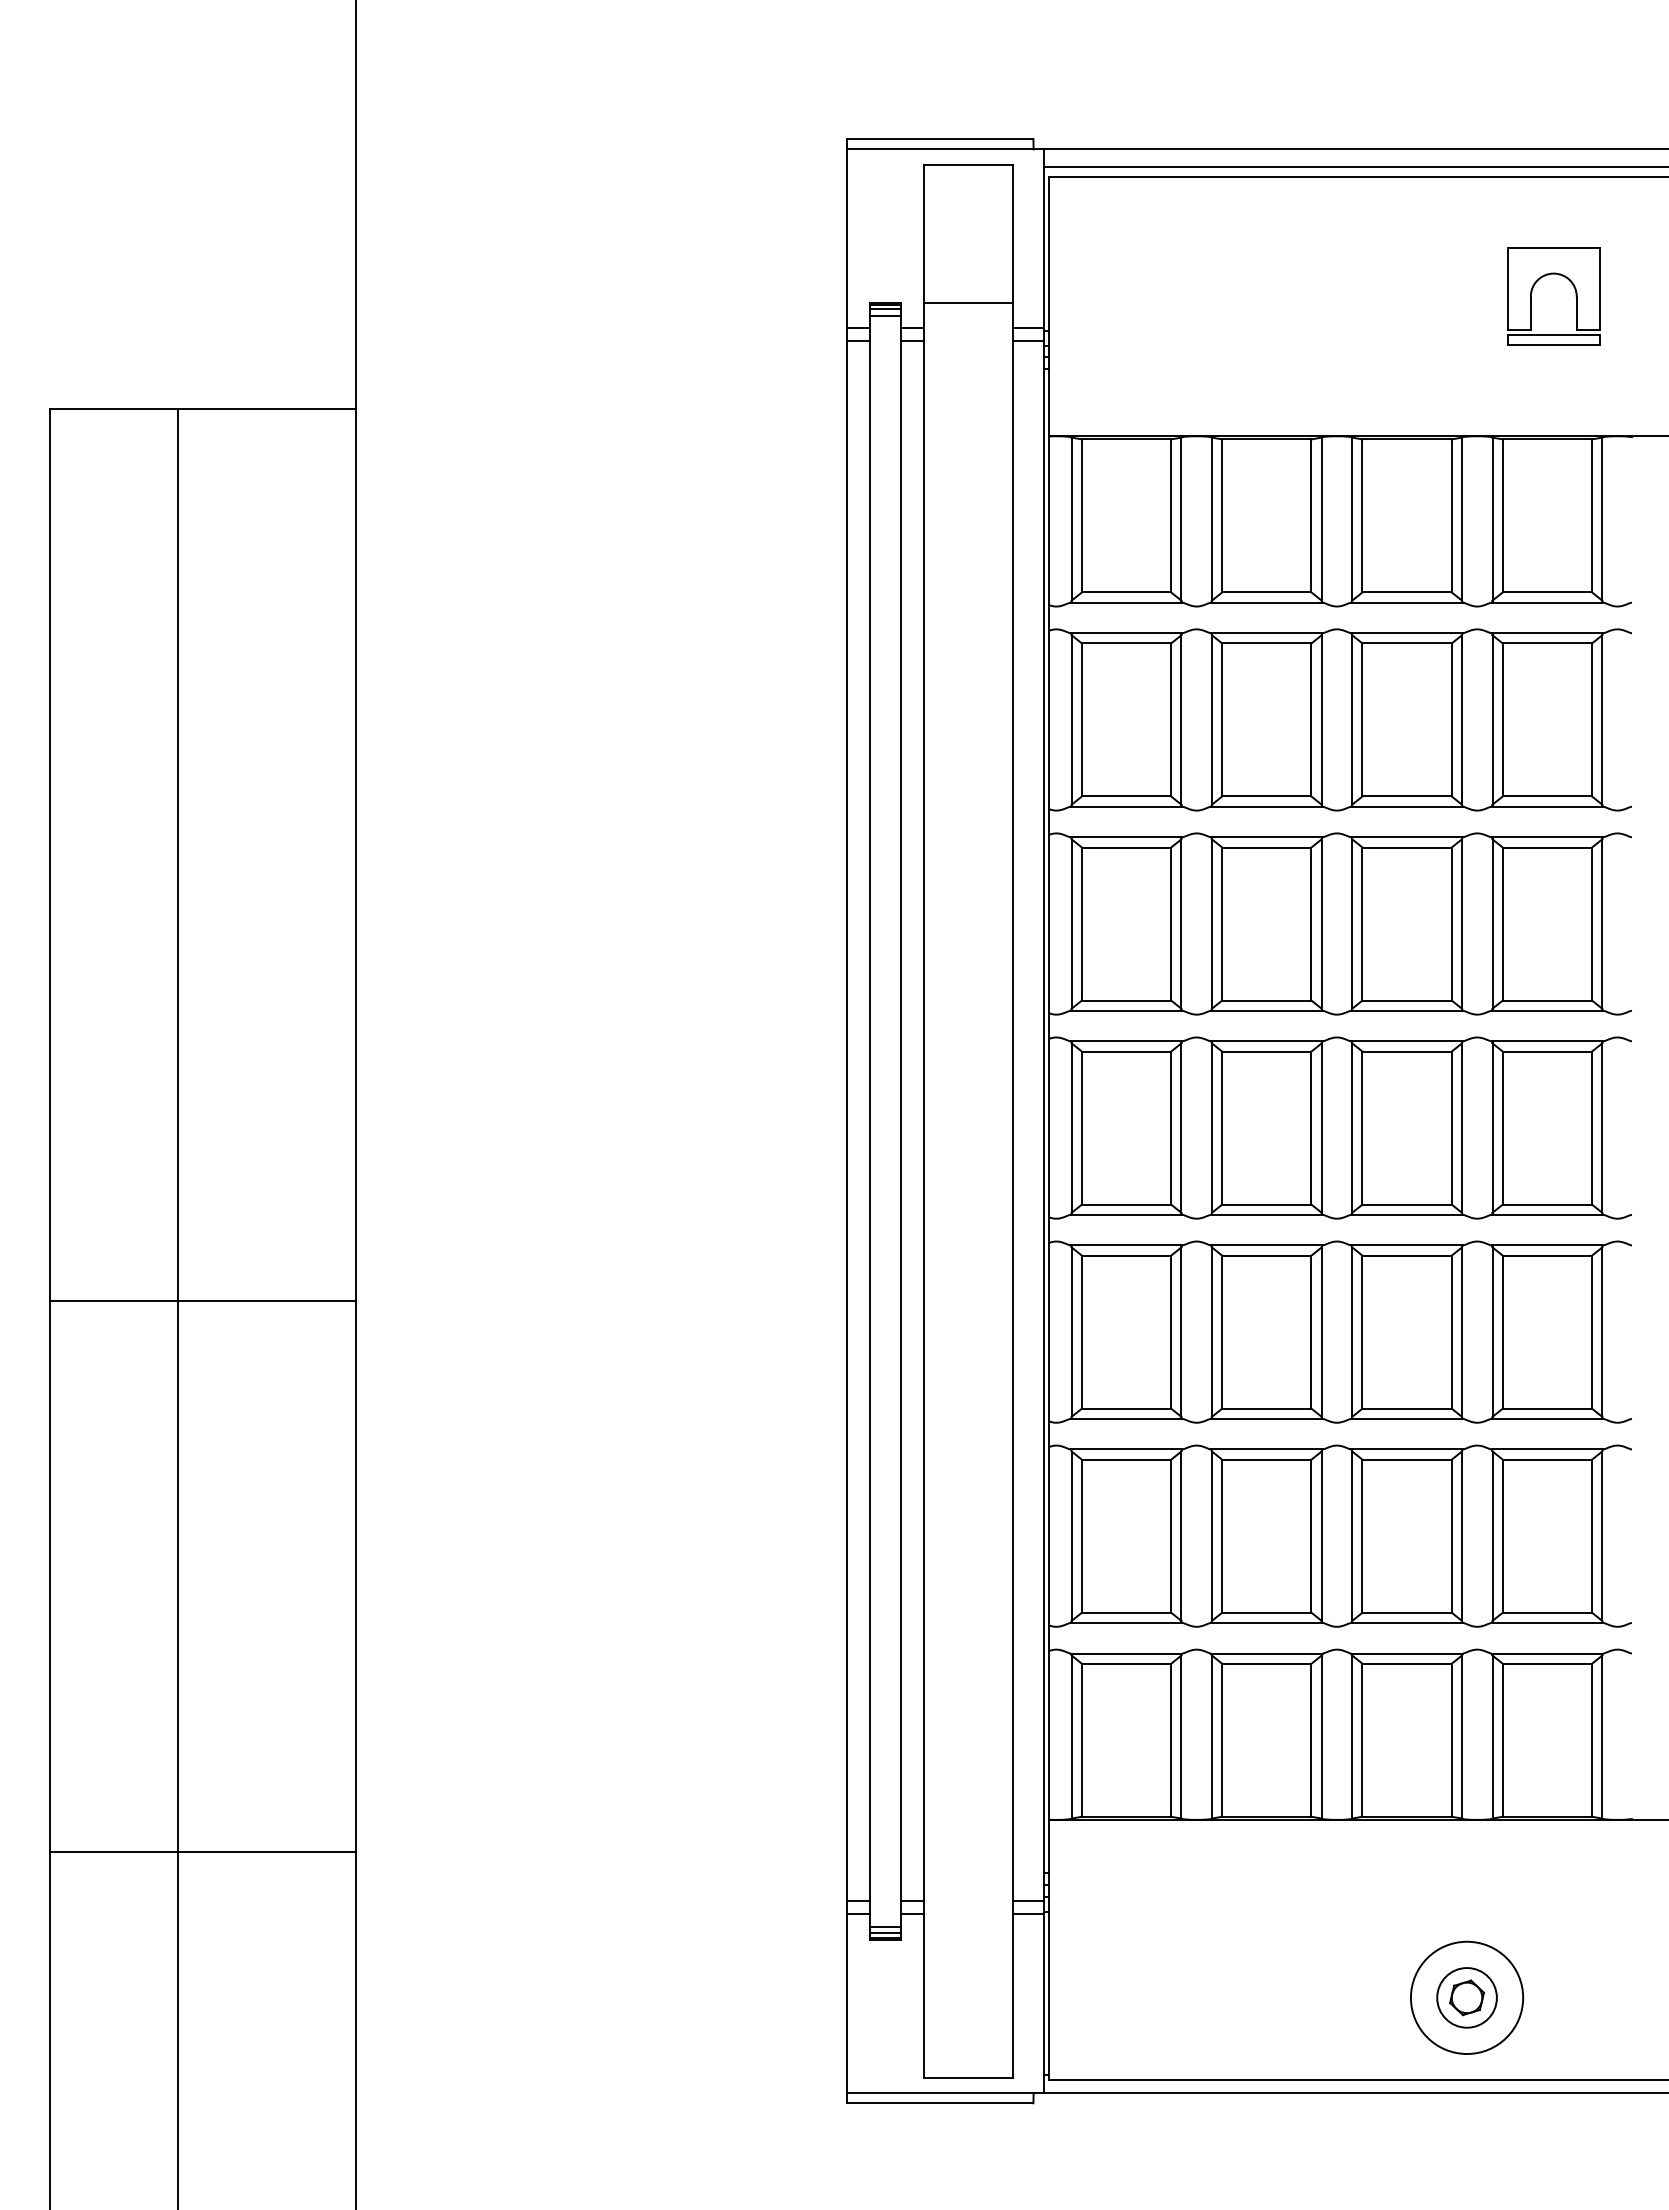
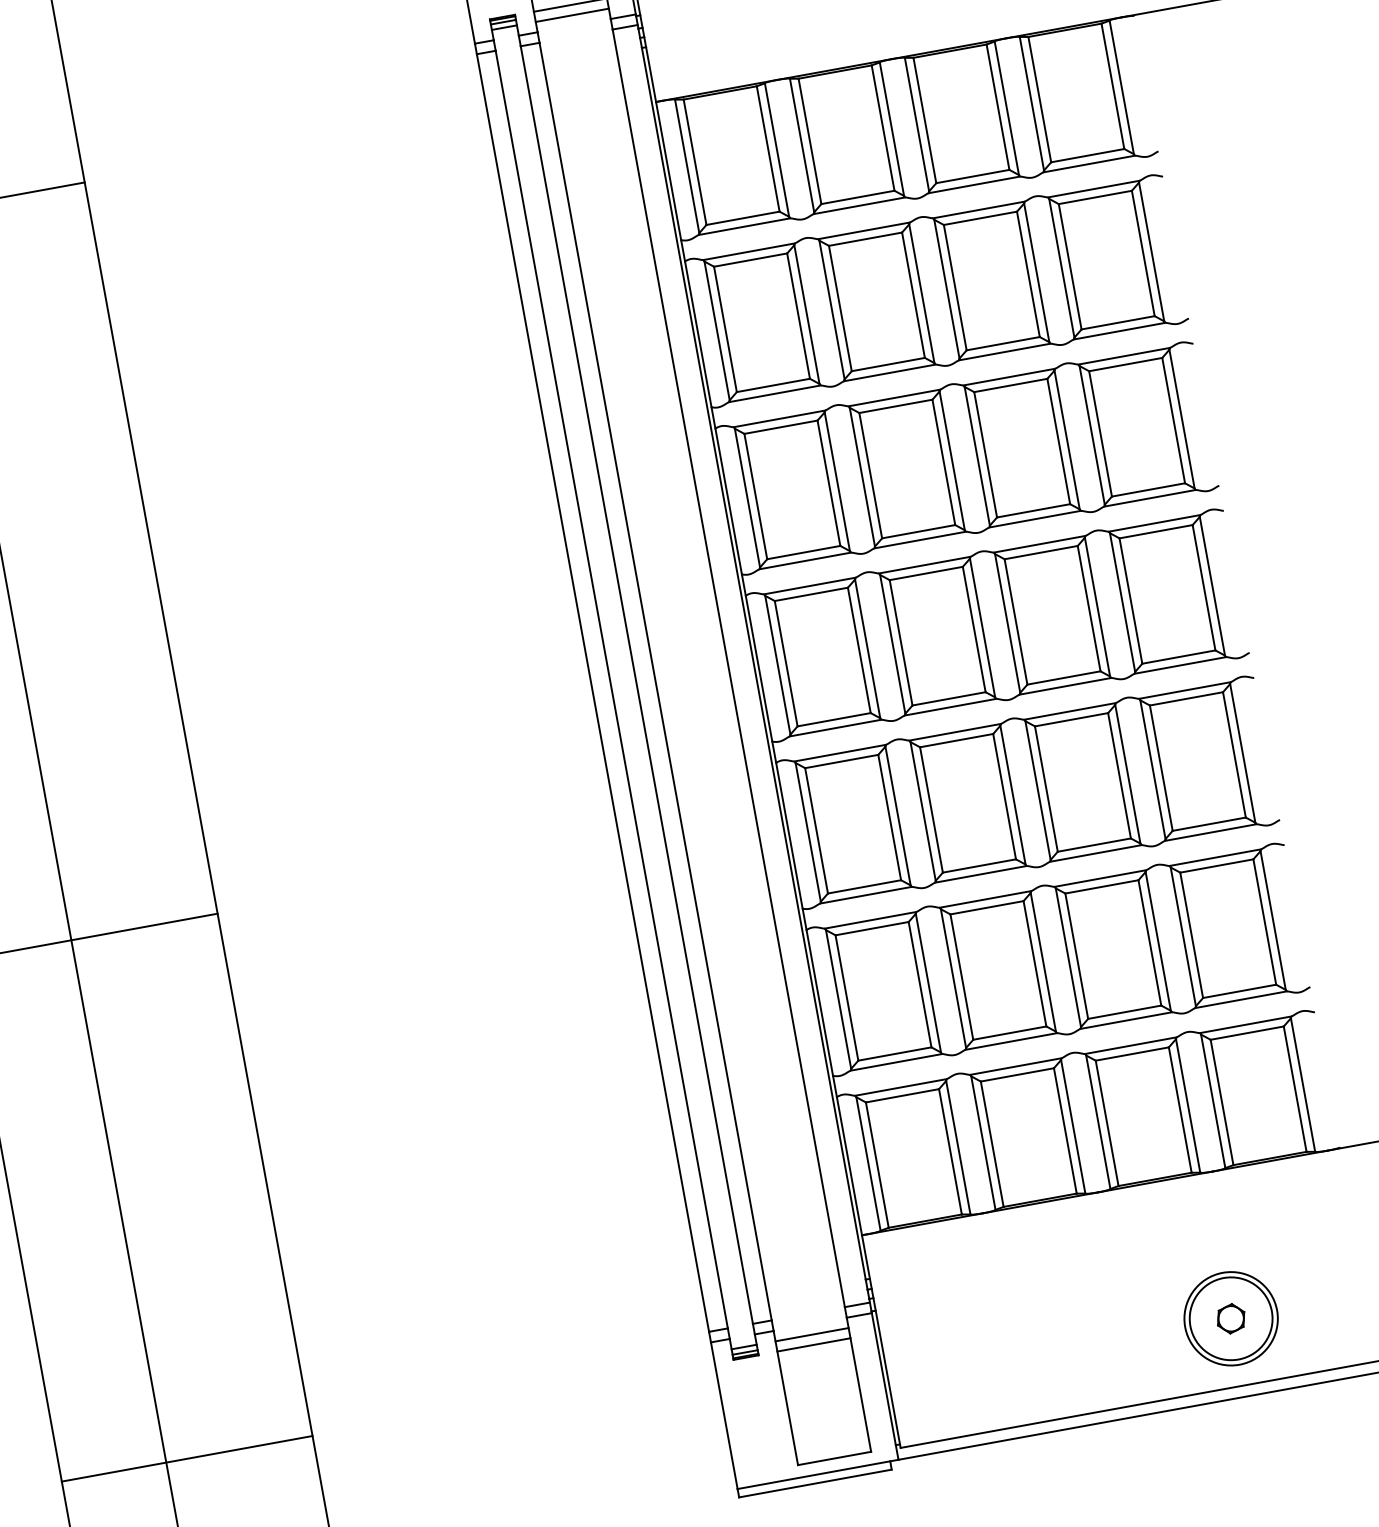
line: (968, 315) -> (572, 14), added
line: (203, 1852) -> (187, 1459), moved
line: (968, 1926) -> (812, 1334), added
line: (968, 1939) -> (814, 1345), added
circle: (1466, 1997) -> (1230, 1318), size x1.67

